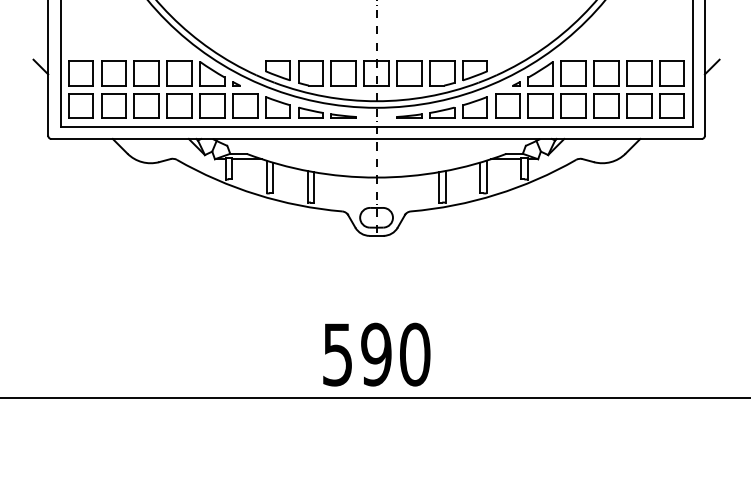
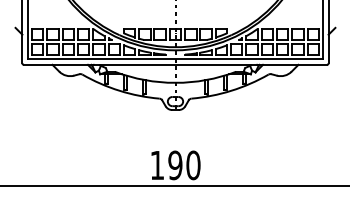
text: (335, 354) -> (156, 165), 590 -> 190

